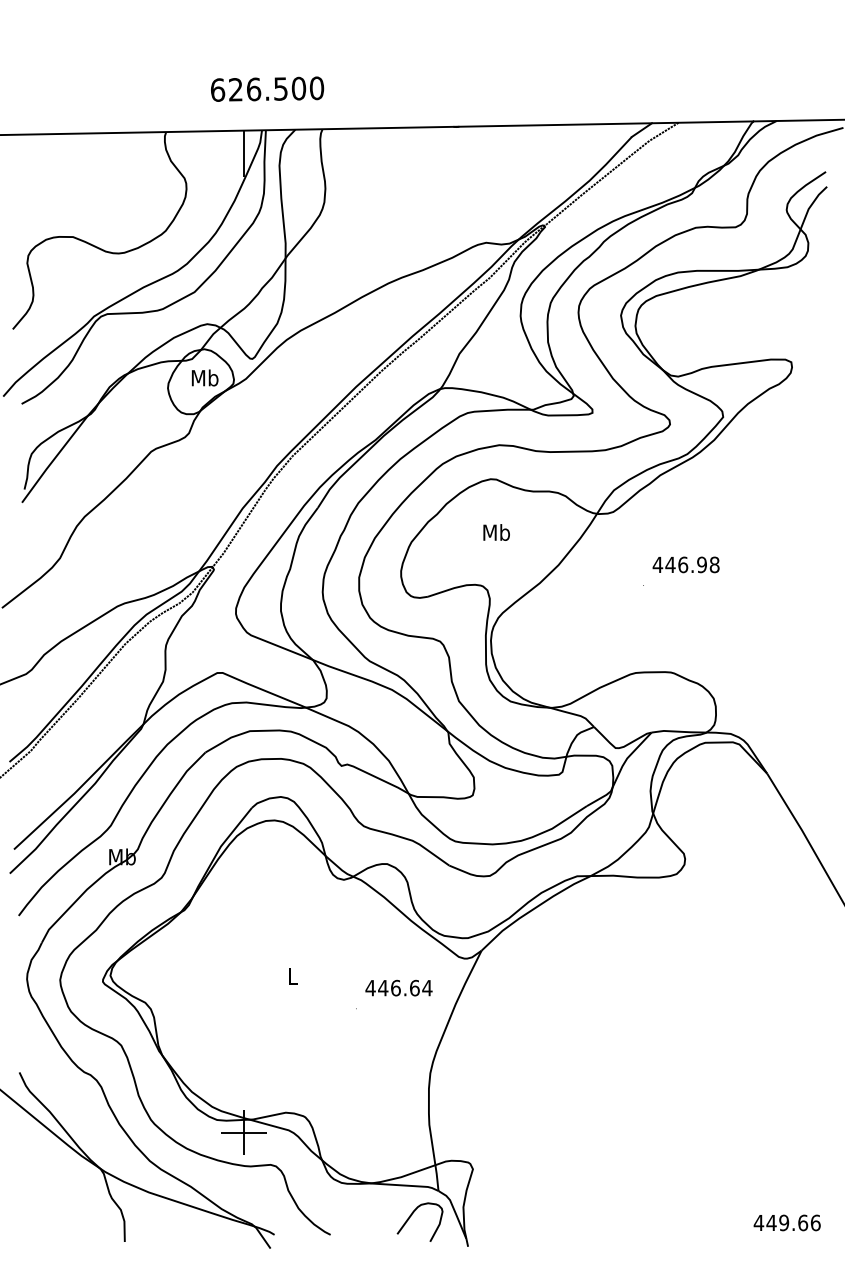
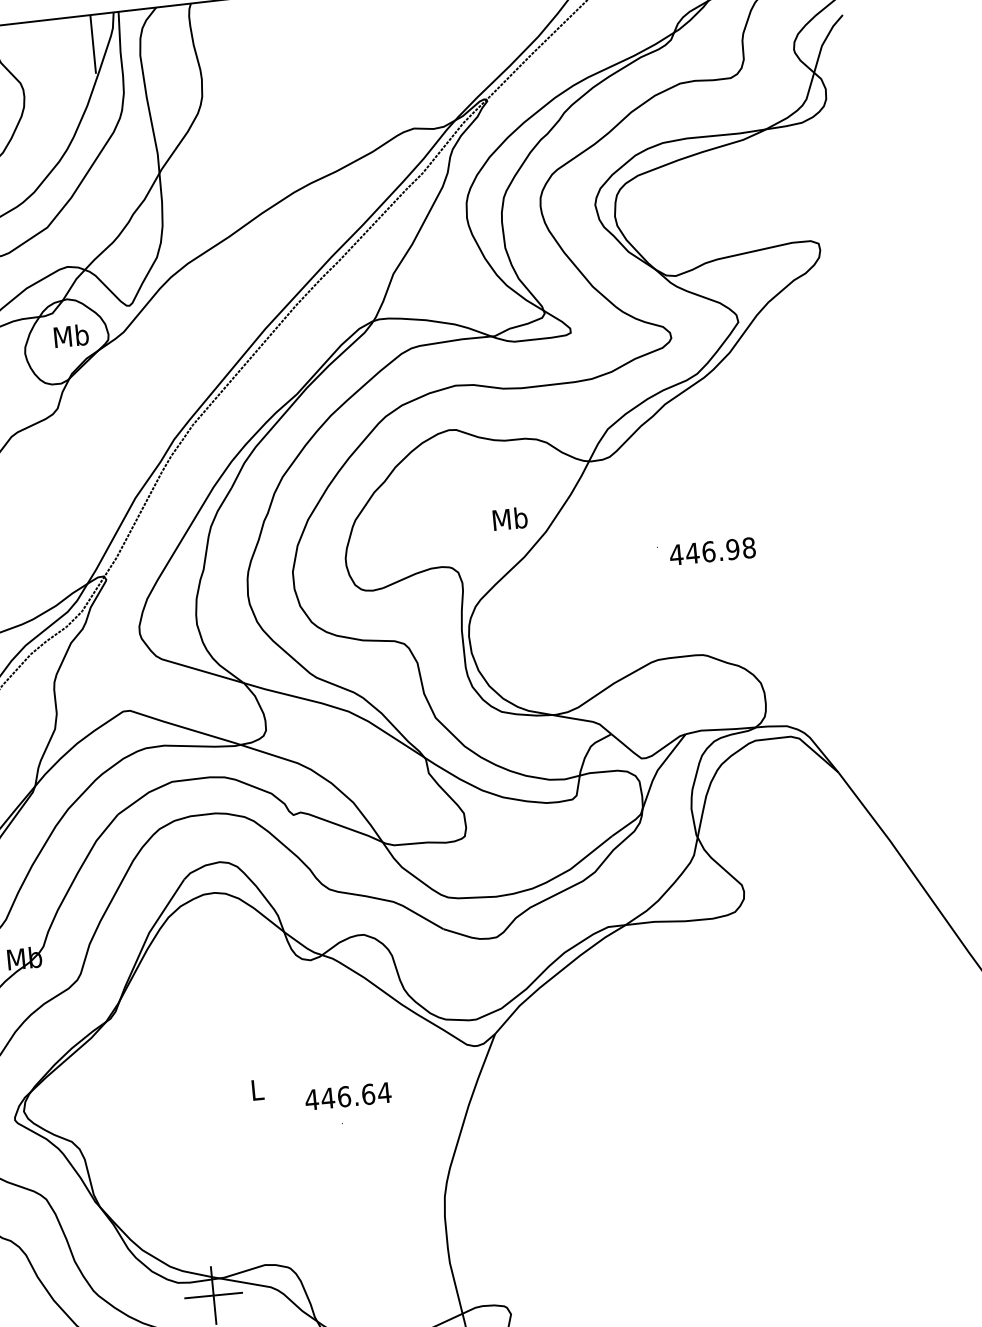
text: (496, 532) -> (510, 518), moved
text: (685, 564) -> (711, 551), moved
text: (398, 987) -> (347, 1095), moved

